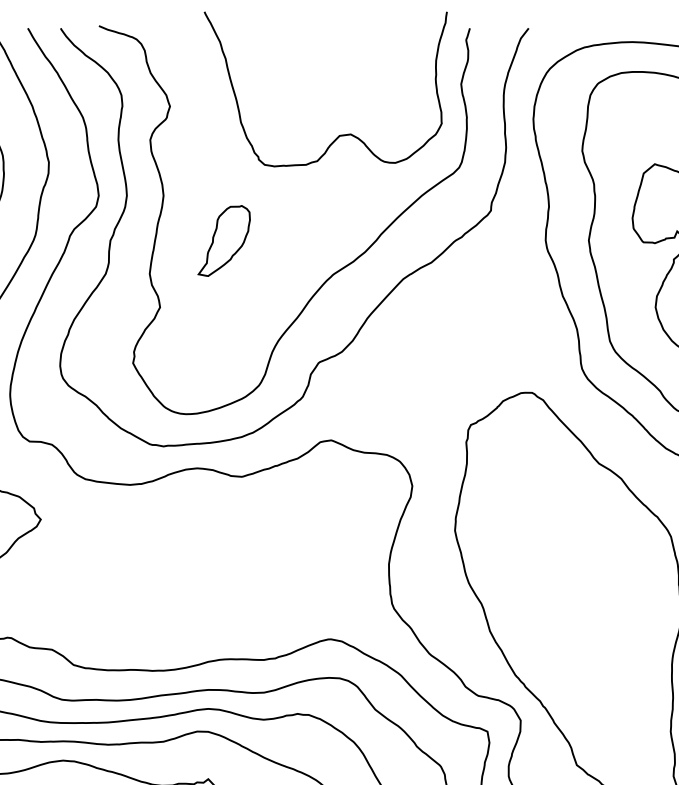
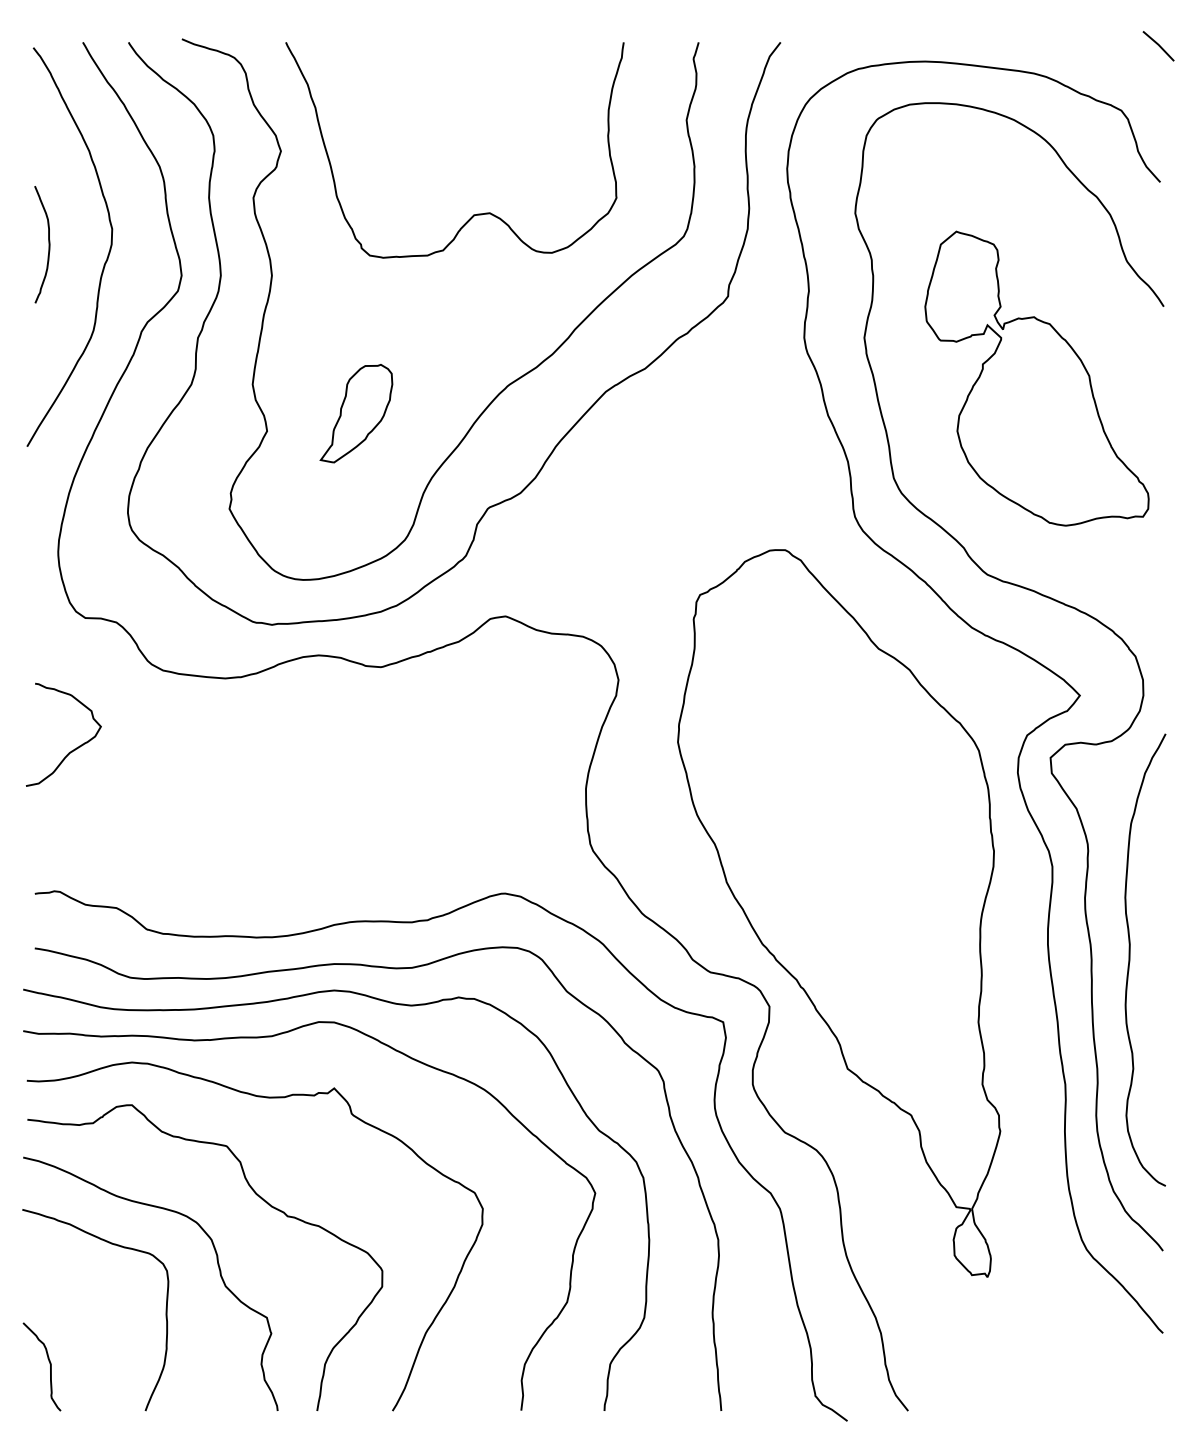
curve: (339, 135) -> (473, 214), moved
part: (224, 240) -> (356, 413), moved

